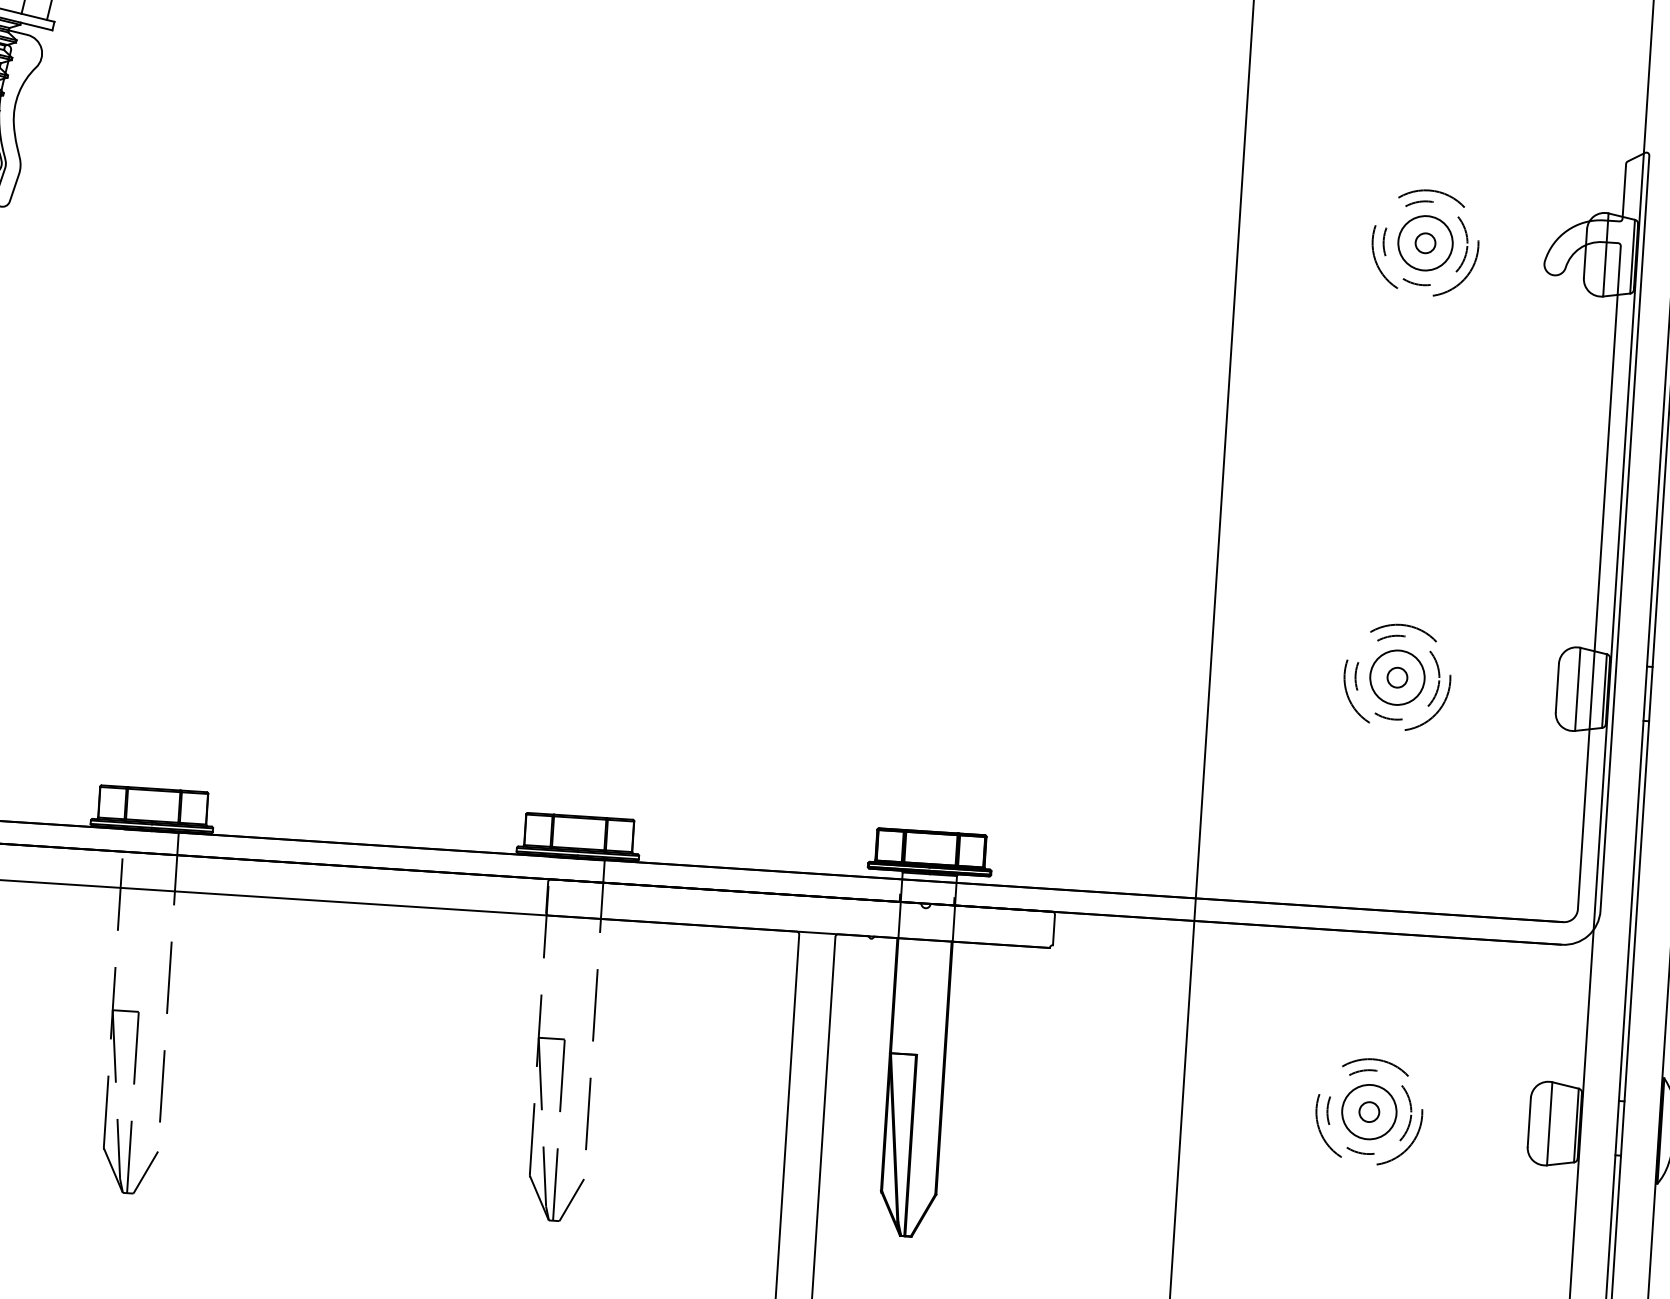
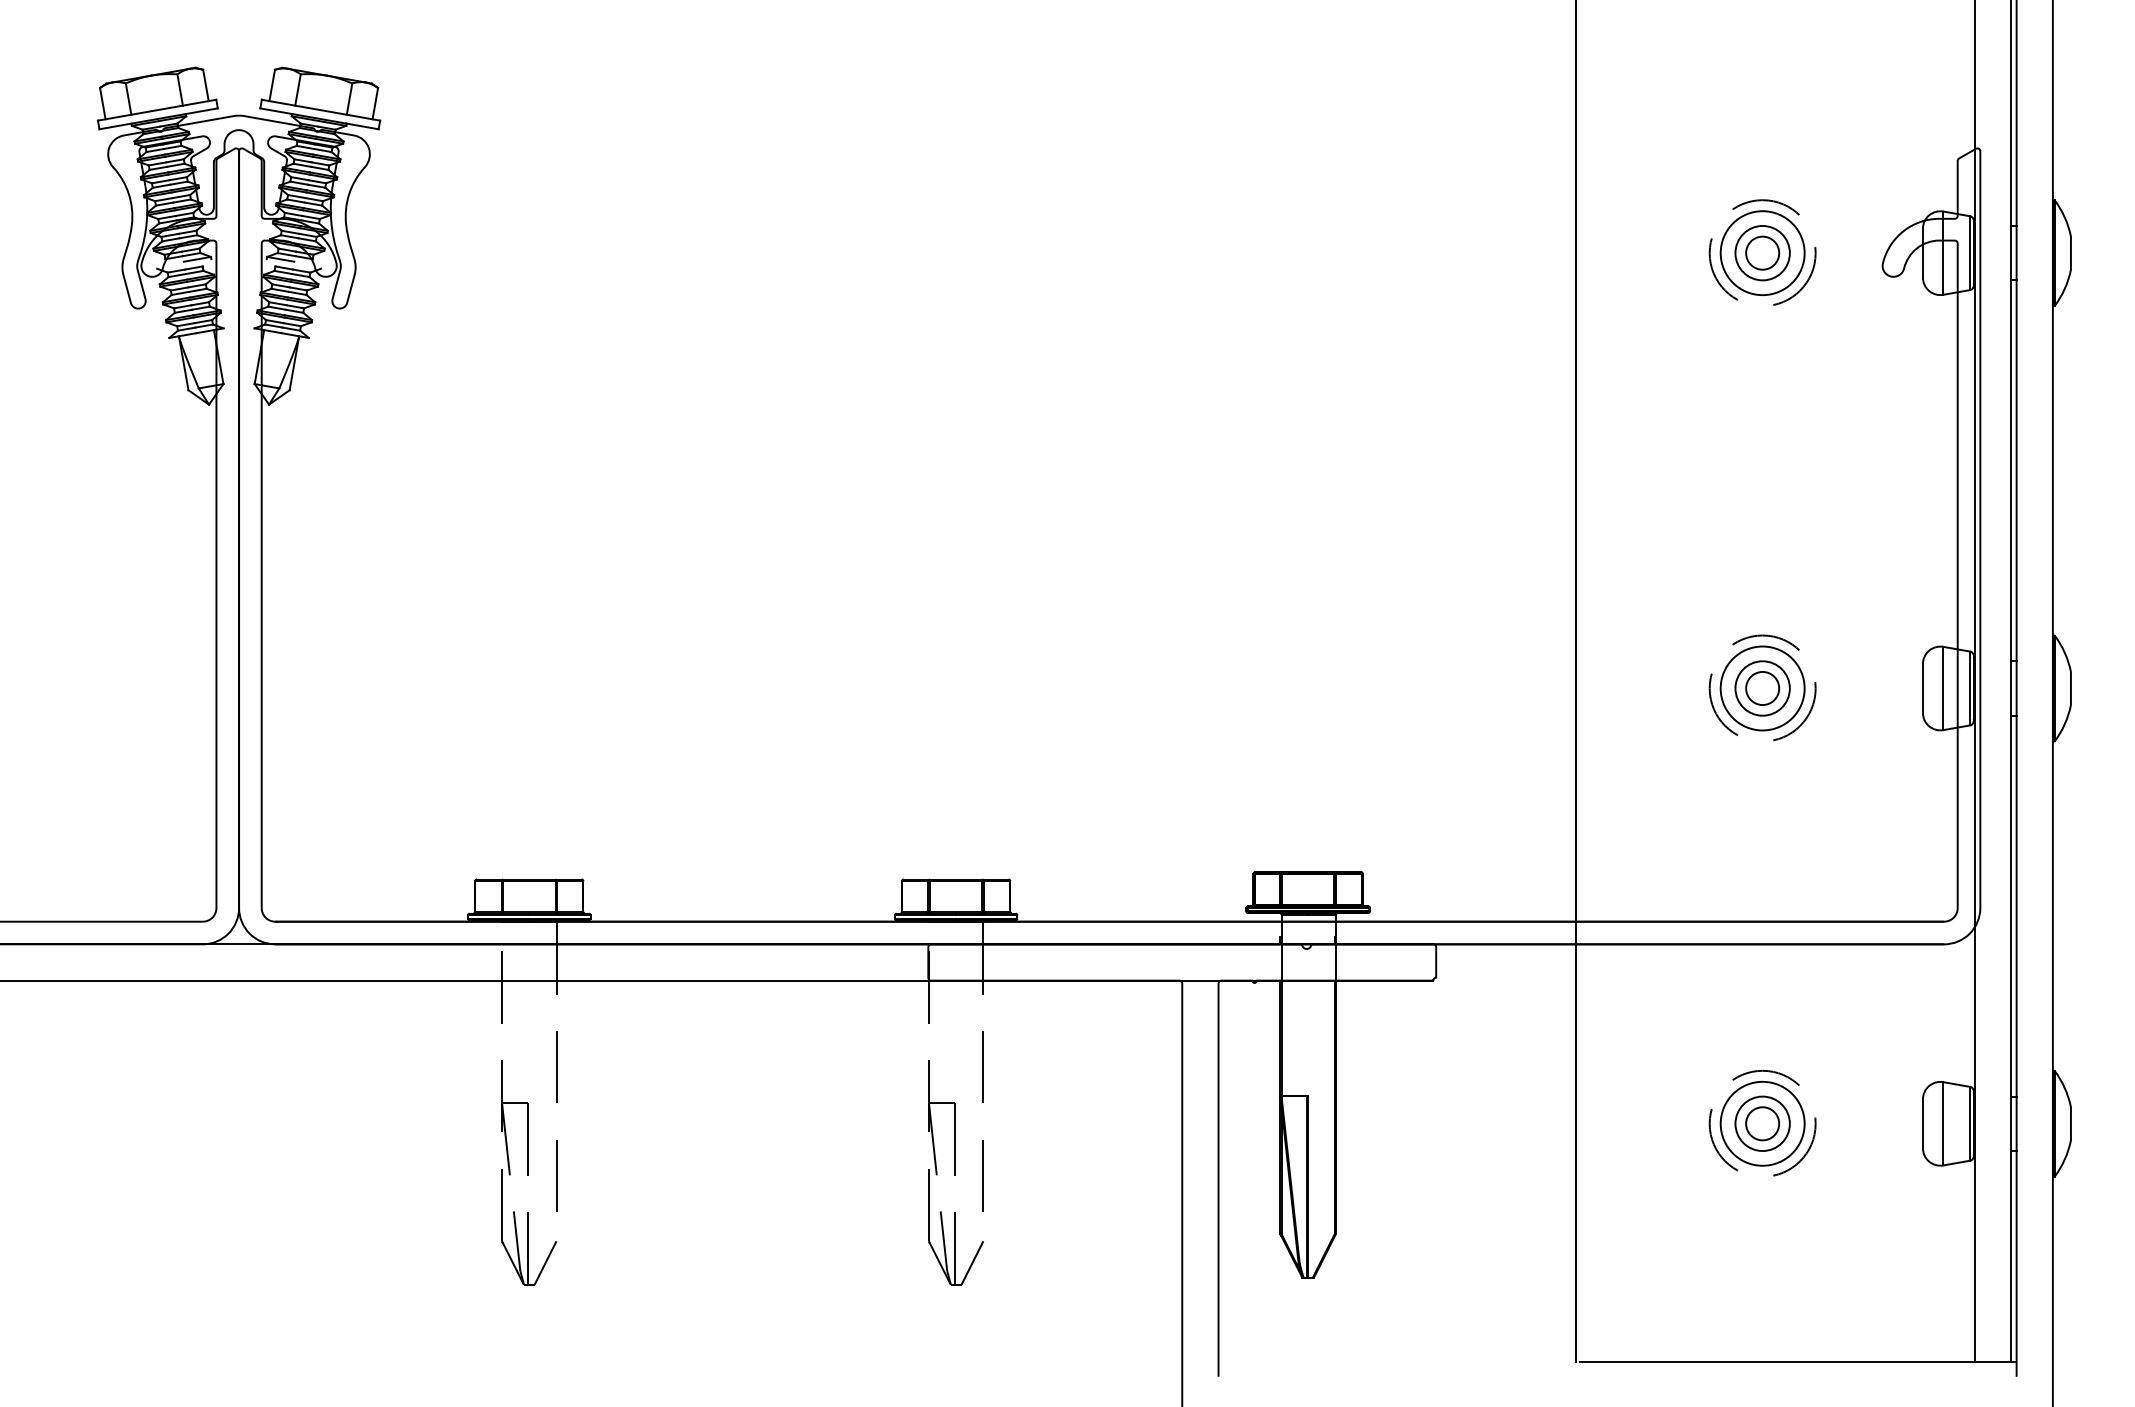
circle: (1425, 242) -> (1762, 252), size x1.67
circle: (1425, 243) -> (1762, 253), dashed -> solid
circle: (1397, 677) -> (1762, 688), dashed -> solid
circle: (1397, 677) -> (1762, 688), size x1.67
circle: (1369, 1111) -> (1762, 1123), dashed -> solid
circle: (1369, 1111) -> (1762, 1123), size x1.67

